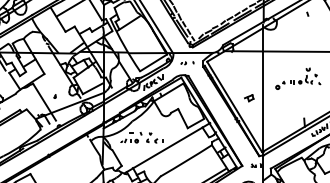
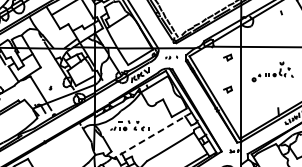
part: (248, 63) -> (227, 57), added
line: (166, 148) -> (152, 135), solid -> dashed

